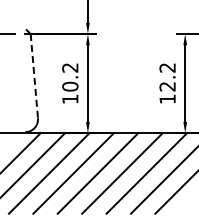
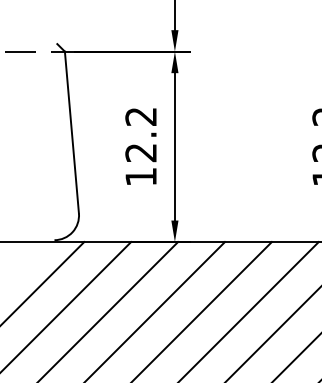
line: (34, 76) -> (72, 133), dashed -> solid
text: (70, 86) -> (141, 152), 10.2 -> 12.2

